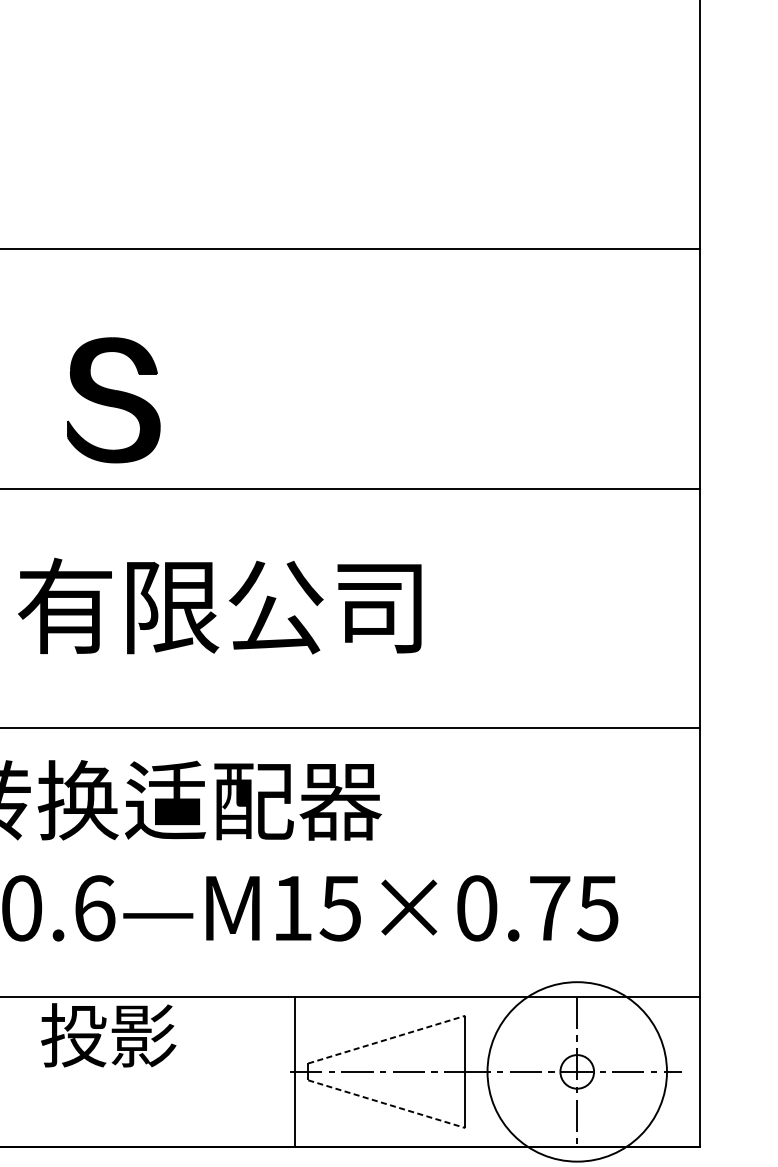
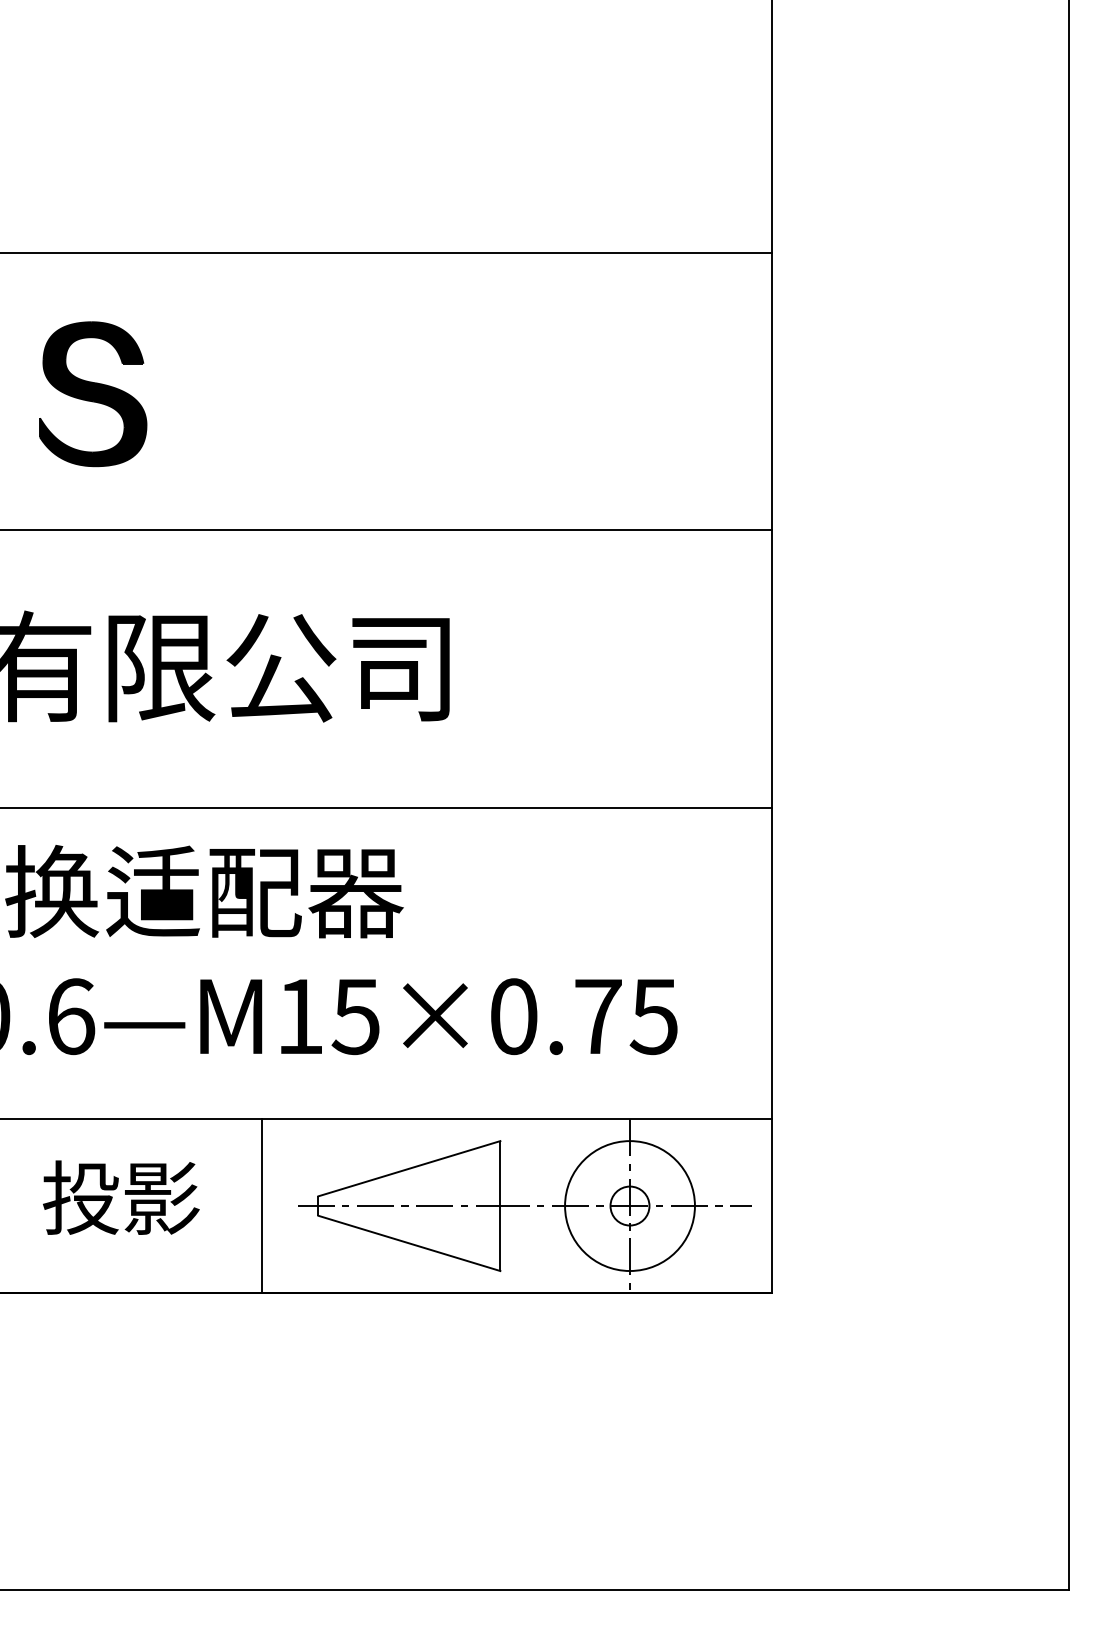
part: (114, 400) -> (93, 394), moved
text: (108, 1035) -> (121, 1197), moved
line: (386, 1039) -> (409, 1168), dashed -> solid
line: (295, 1071) -> (261, 1205), moved
circle: (576, 1072) -> (629, 1206), size x0.62
line: (386, 1104) -> (409, 1243), dashed -> solid

